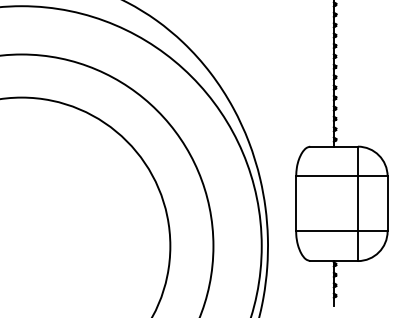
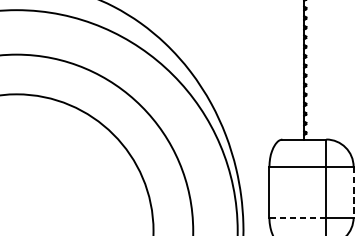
line: (387, 204) -> (353, 192), solid -> dashed
line: (327, 231) -> (298, 217), solid -> dashed

